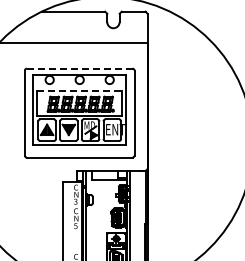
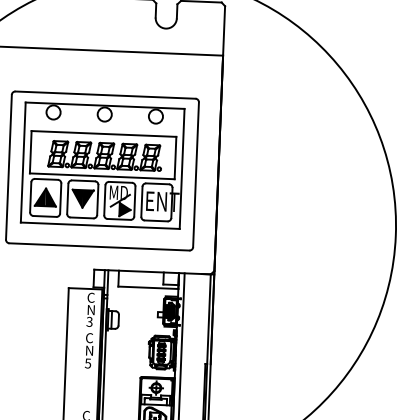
line: (79, 68) -> (105, 94), dashed -> solid
line: (80, 91) -> (105, 134), dashed -> solid

